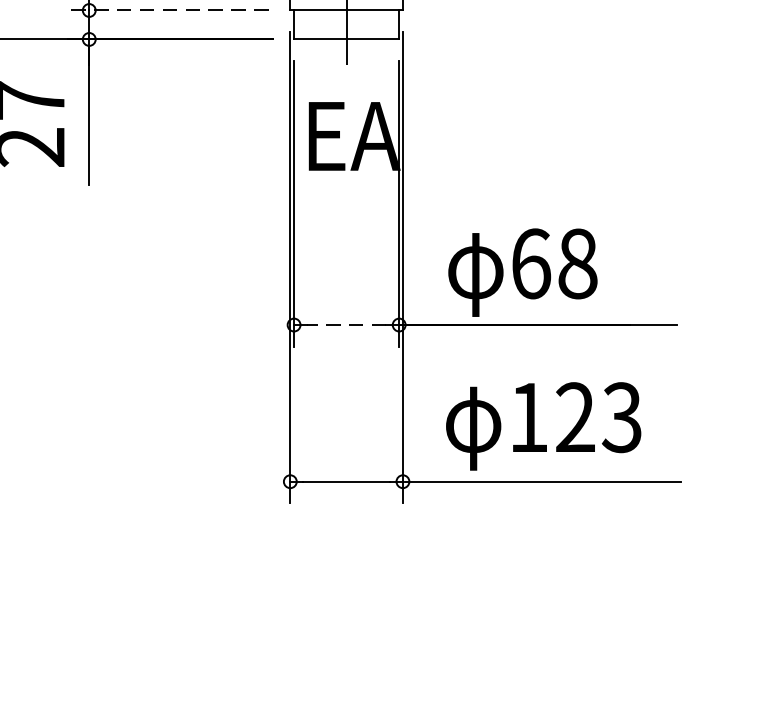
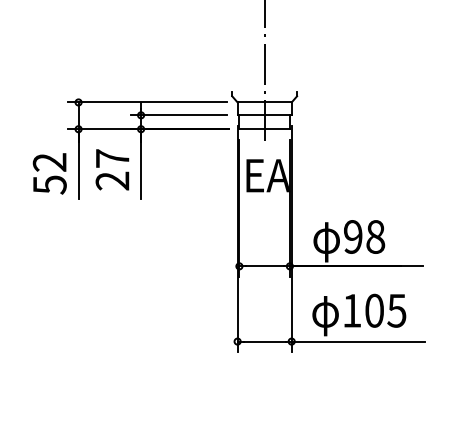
line: (167, 10) -> (178, 115), dashed -> solid
text: (531, 262) -> (353, 236), 68 -> 98
line: (346, 325) -> (264, 266), dashed -> solid
text: (598, 416) -> (385, 310), 123 -> 105

